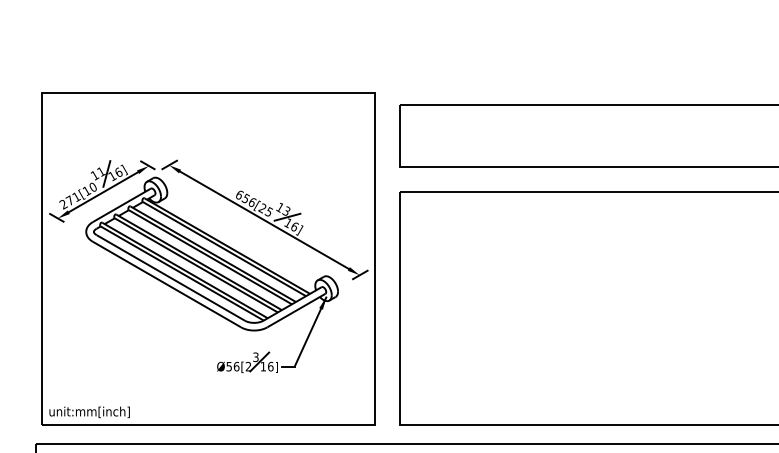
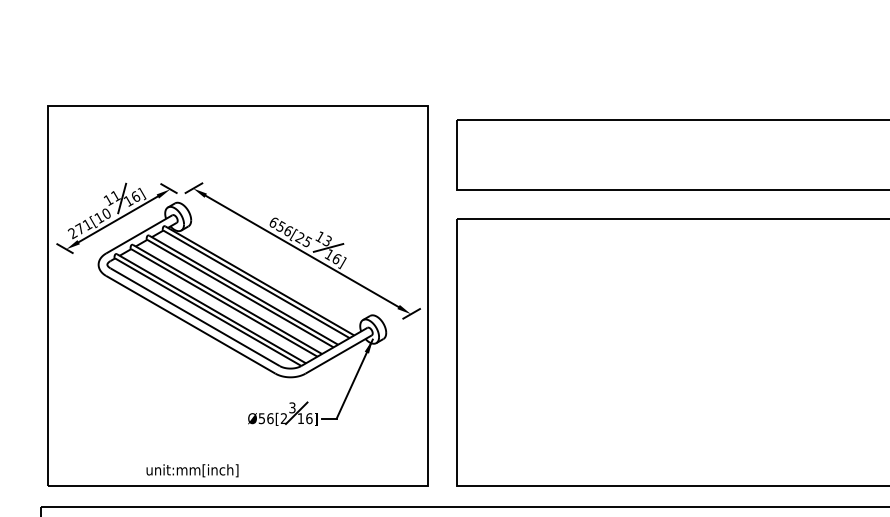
text: (89, 412) -> (192, 470), moved

